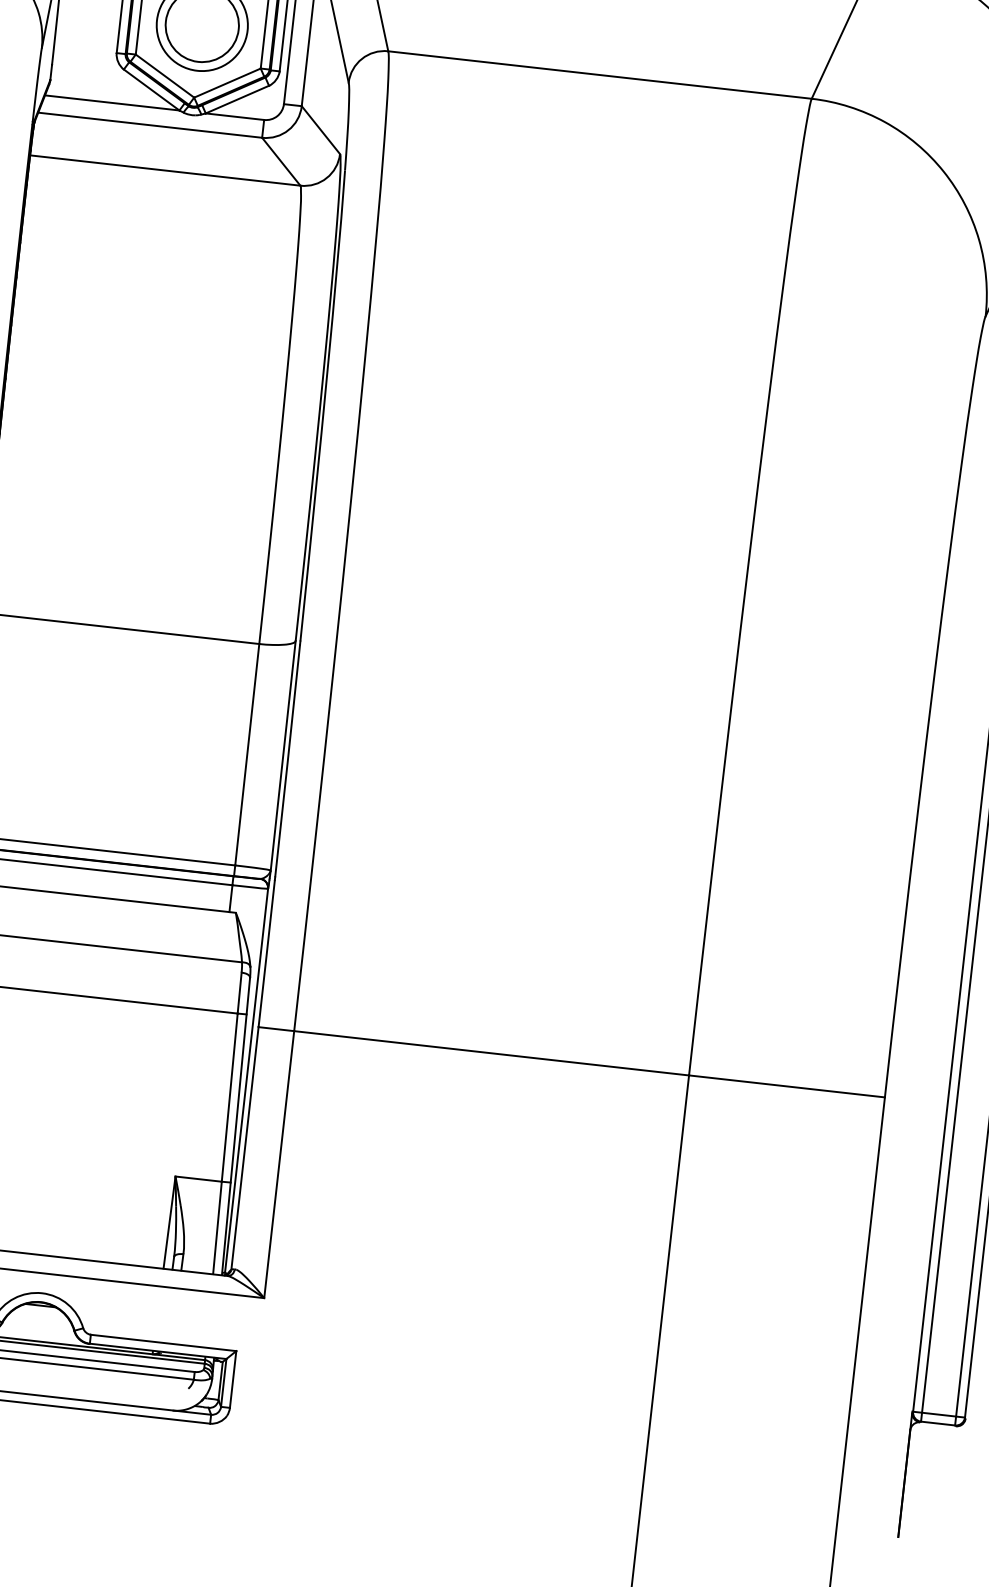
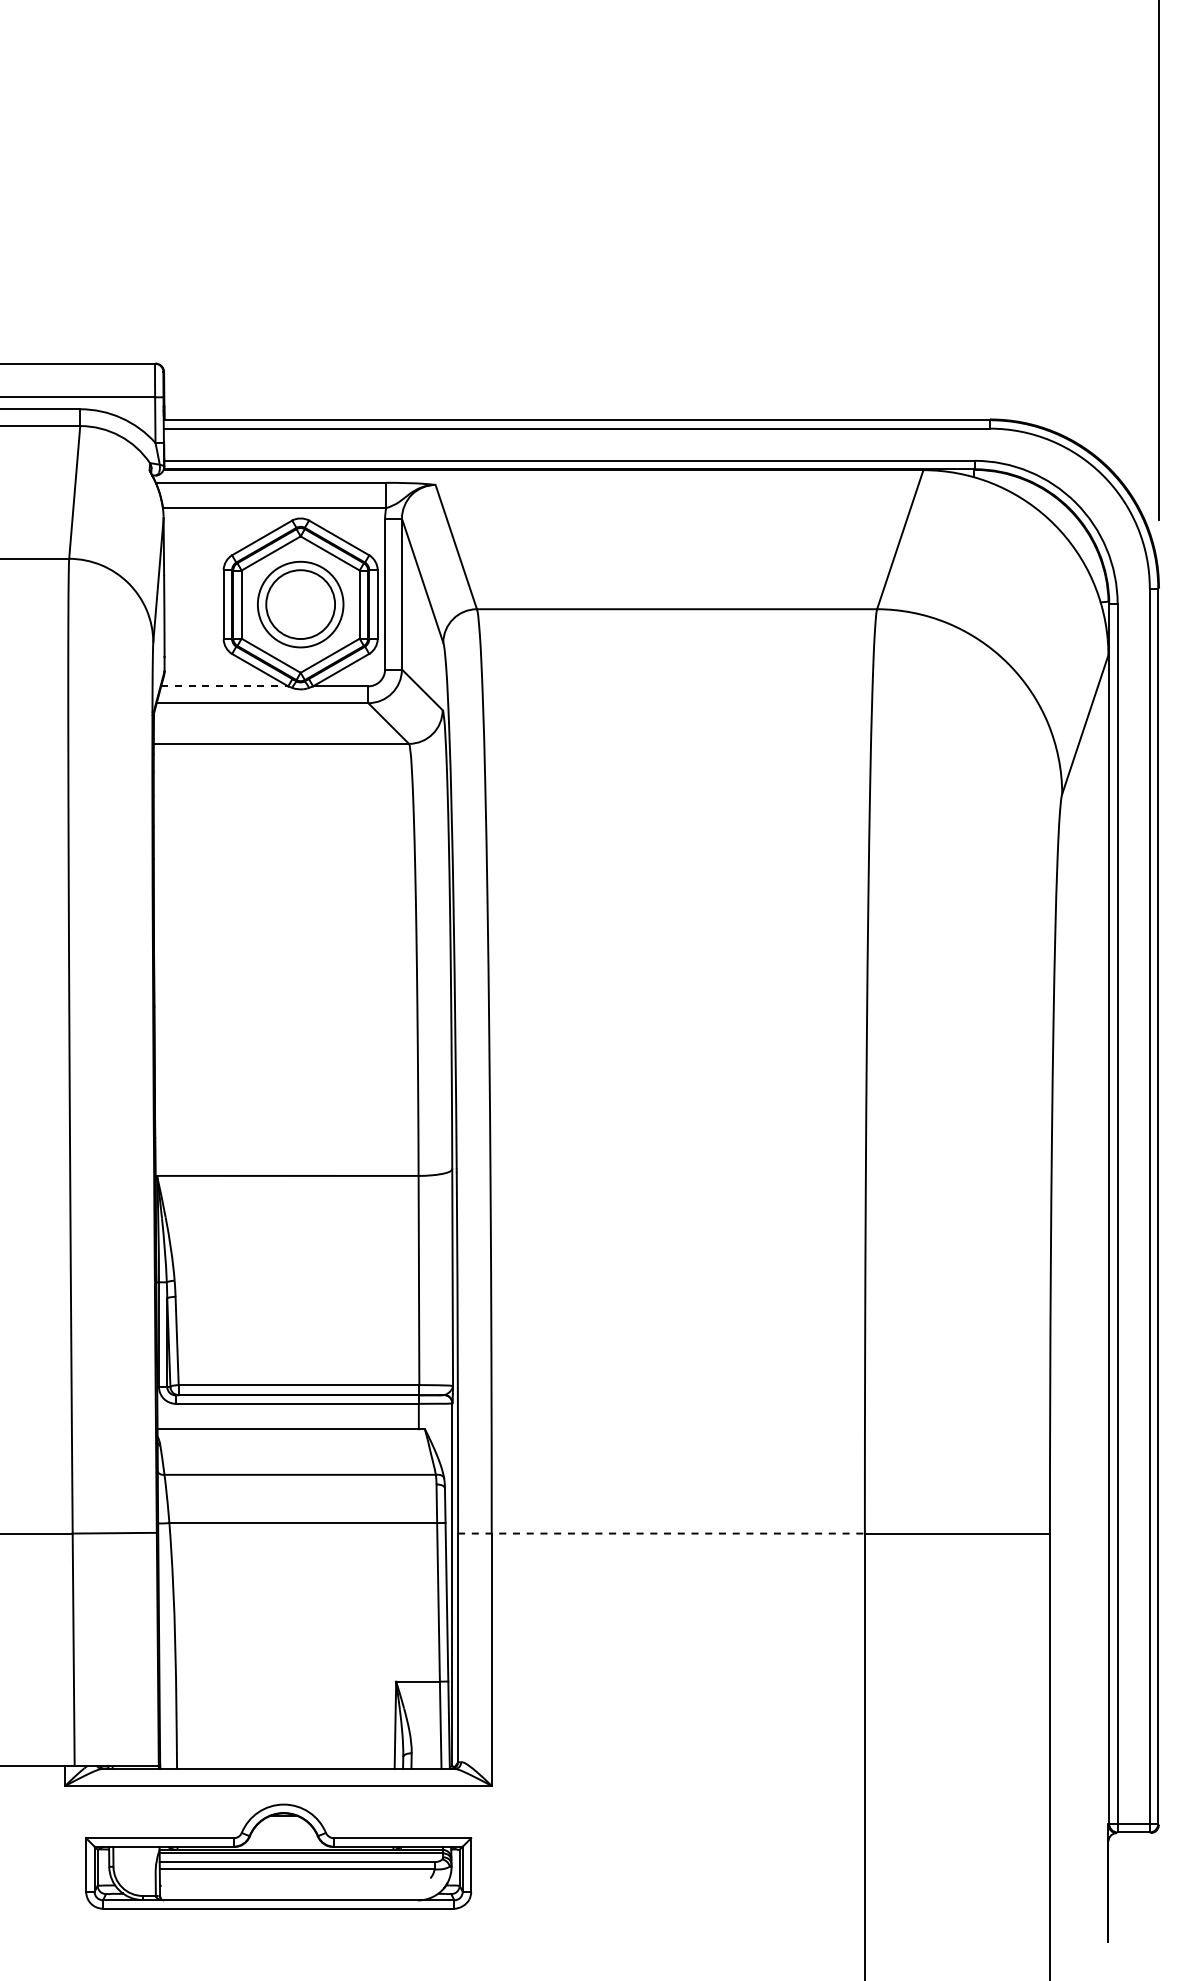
line: (111, 103) -> (224, 686), solid -> dashed
line: (473, 1051) -> (661, 1533), solid -> dashed

